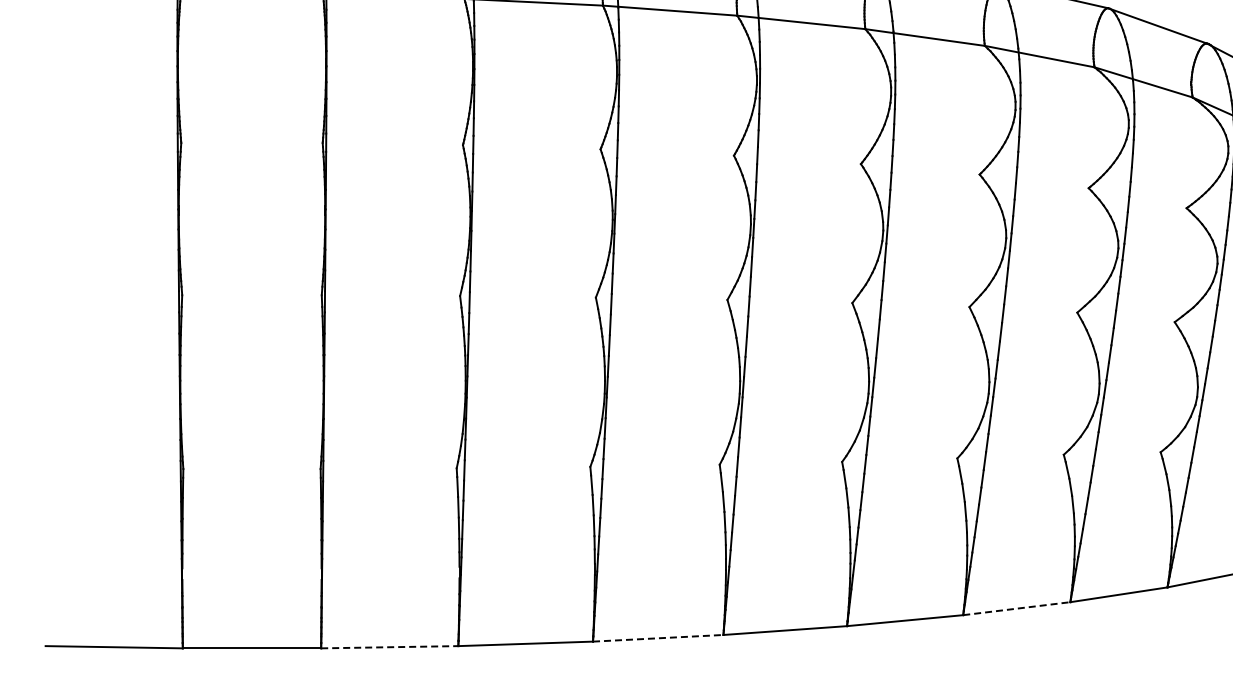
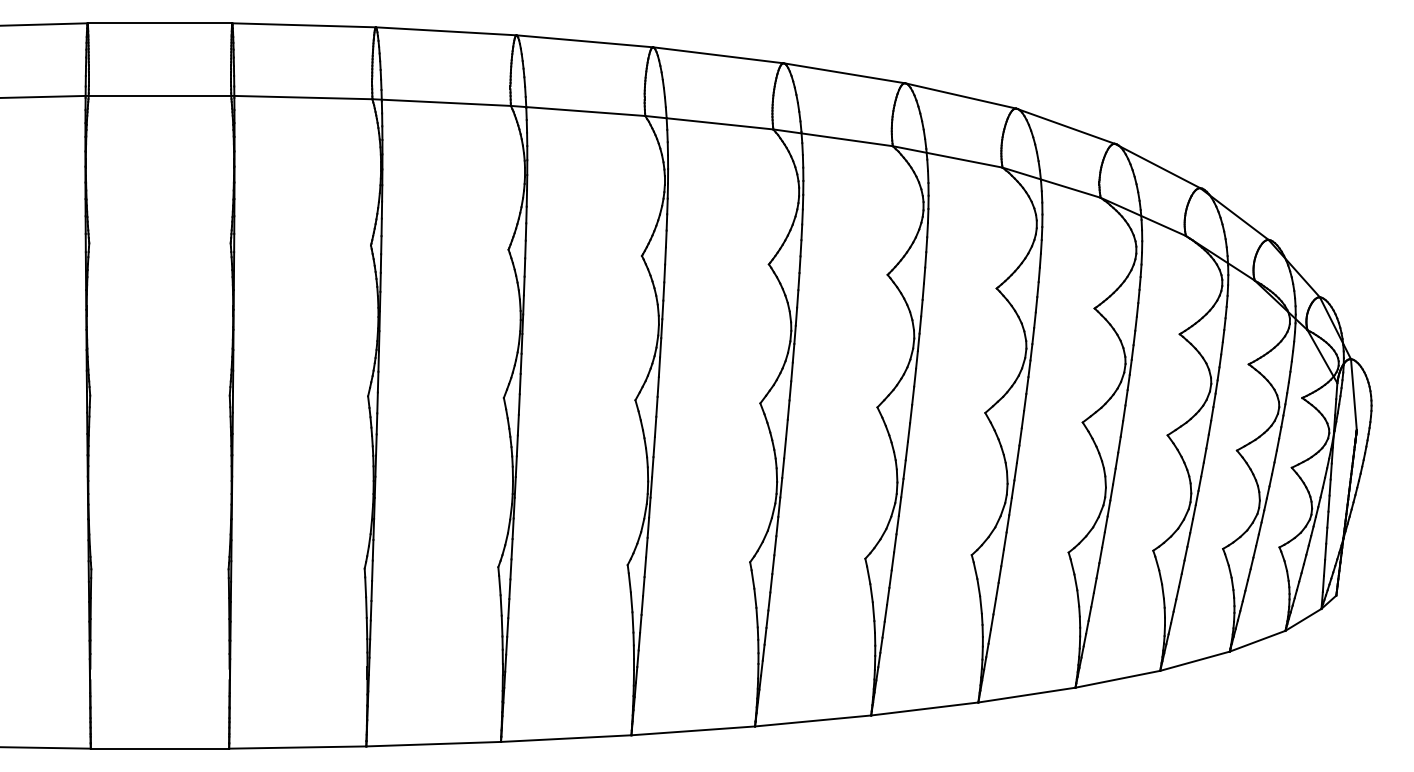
line: (1016, 608) -> (924, 708), dashed -> solid
line: (658, 638) -> (566, 738), dashed -> solid
line: (389, 647) -> (297, 747), dashed -> solid

